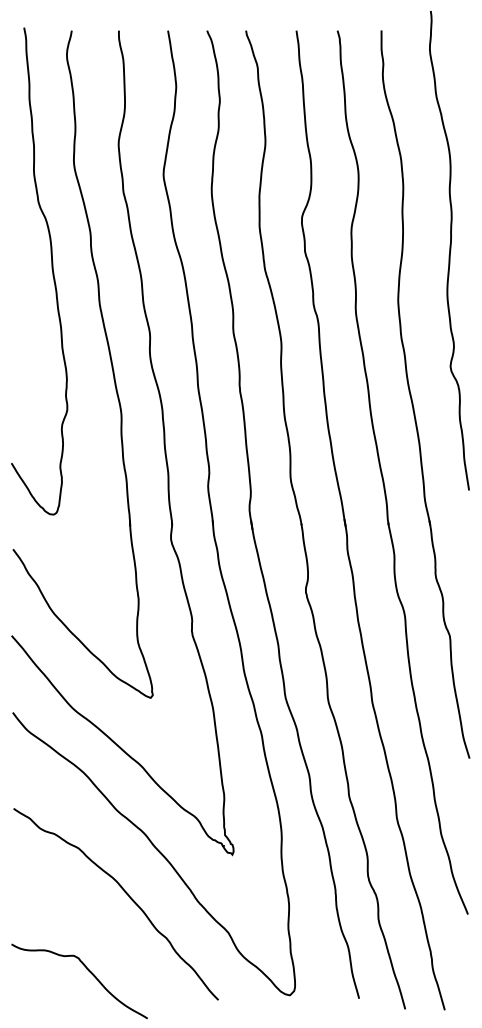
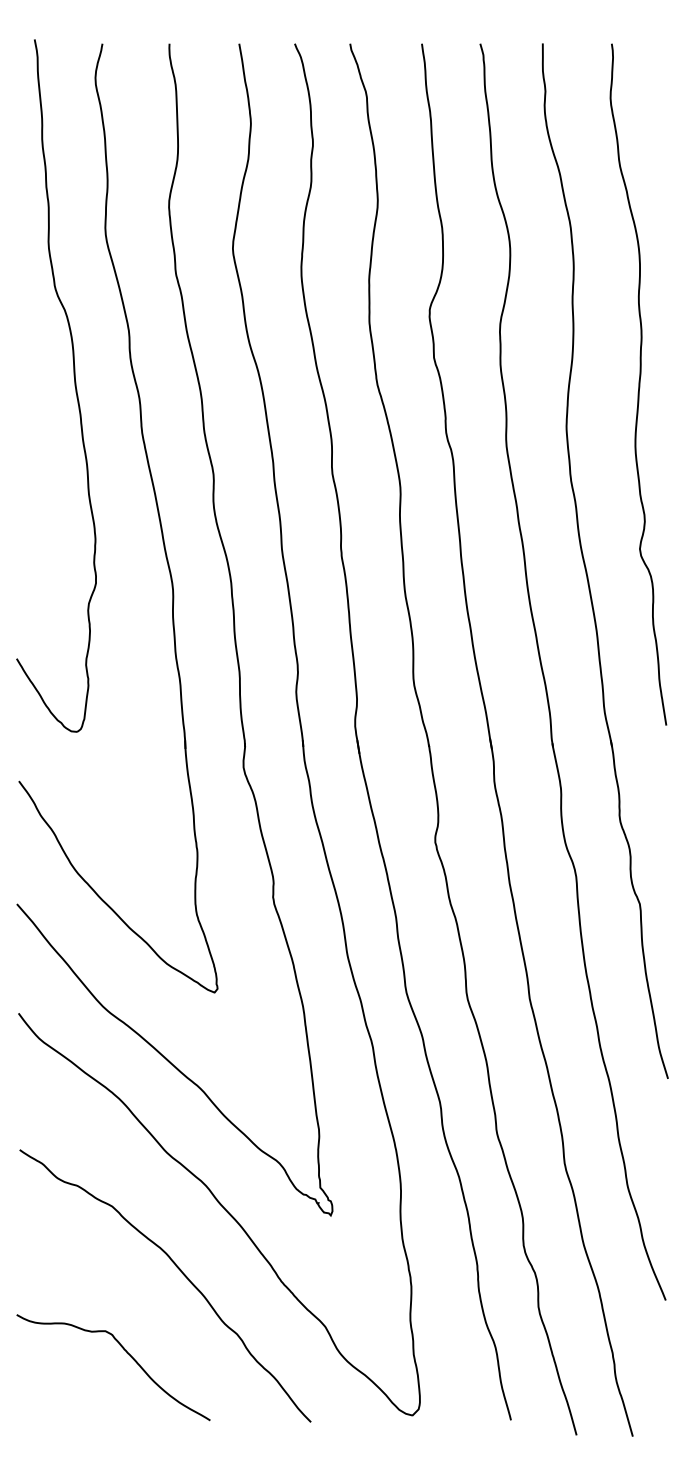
curve: (449, 250) -> (638, 384), moved
curve: (88, 971) -> (126, 1353), moved

